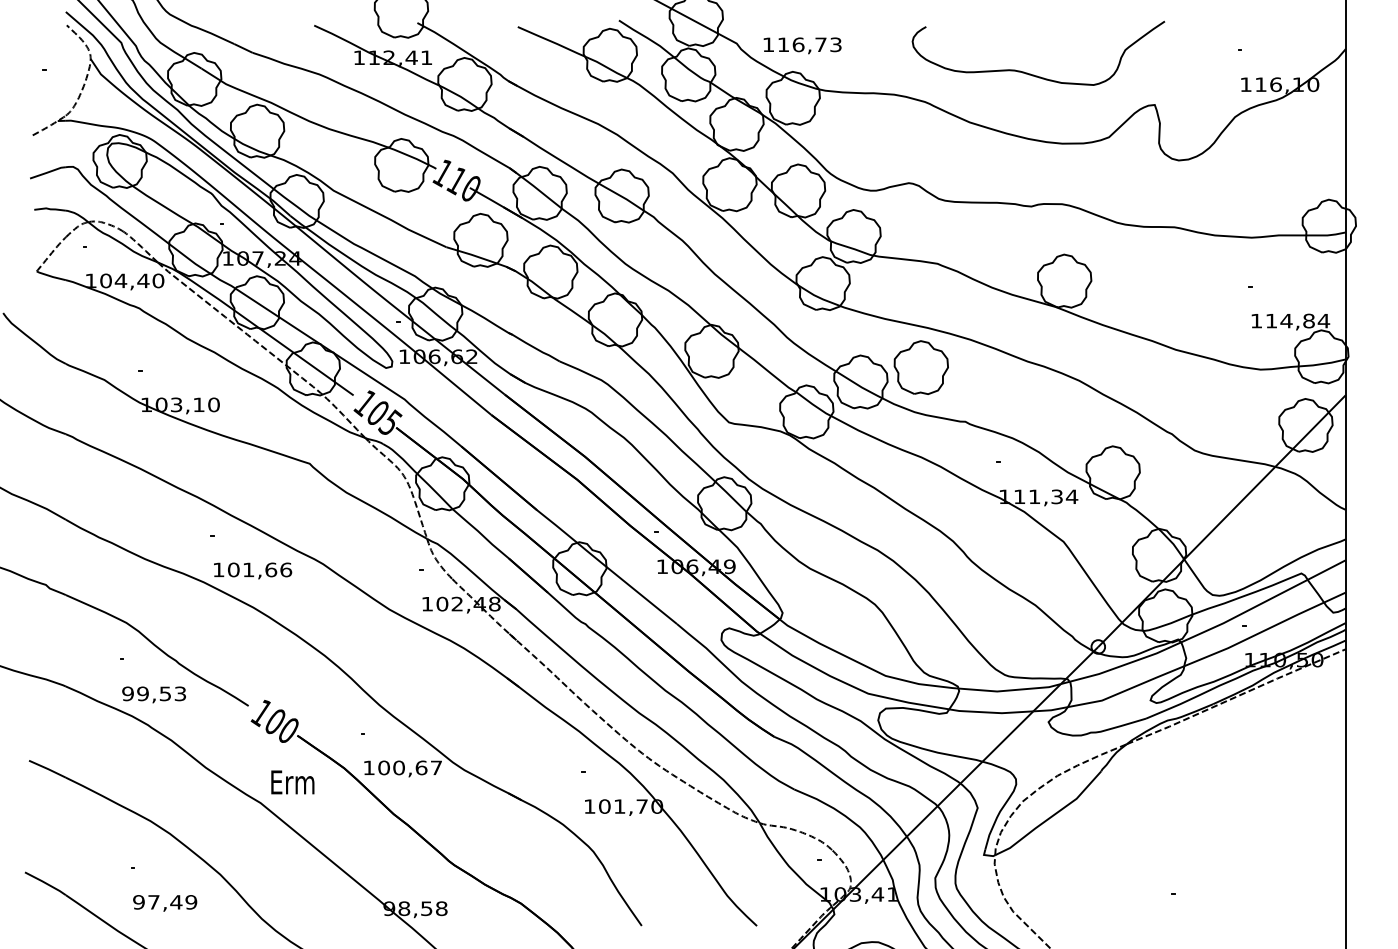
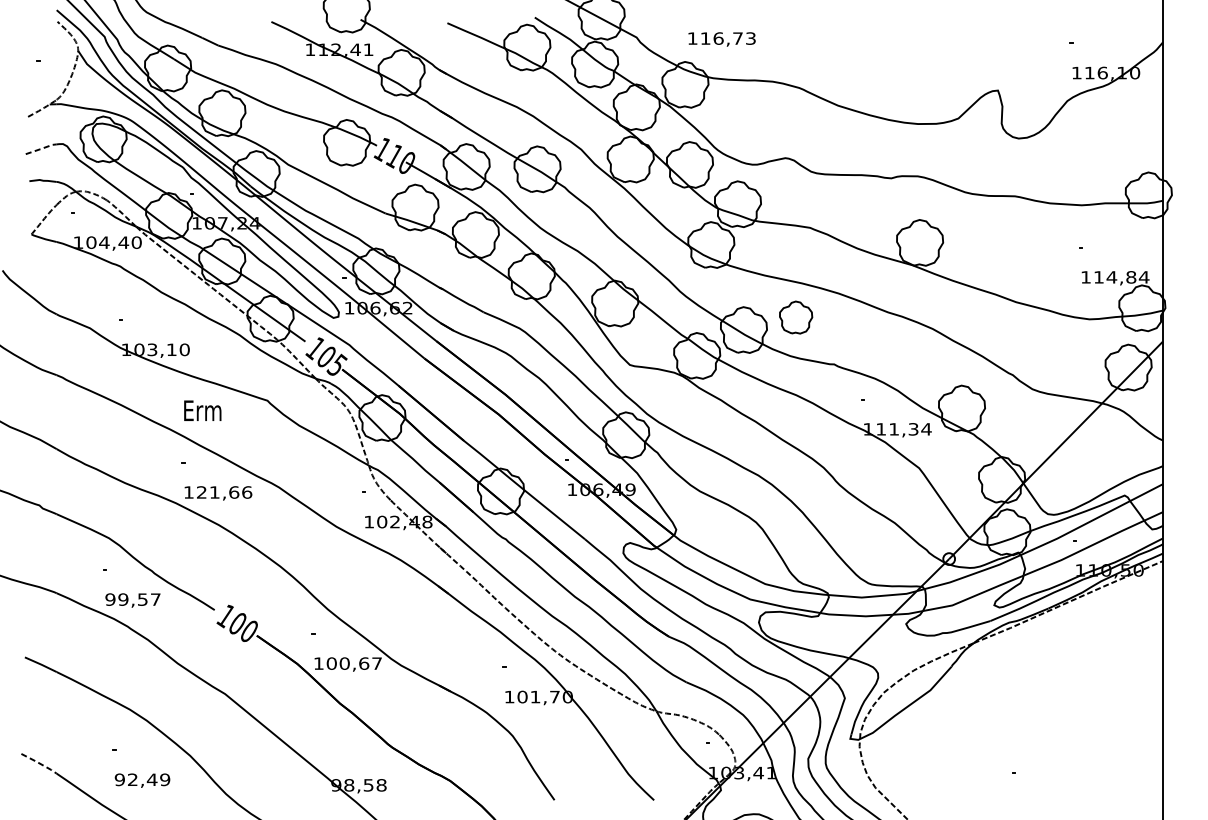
text: (802, 45) -> (721, 39), moved
curve: (1030, 73) -> (890, 63), removed
line: (48, 172) -> (41, 148), solid -> dashed
part: (920, 367) -> (795, 317), size x0.7
text: (233, 569) -> (201, 492), 101,66 -> 121,66
text: (179, 693) -> (154, 599), 99,53 -> 99,57
text: (292, 782) -> (202, 410), moved
line: (45, 883) -> (39, 763), solid -> dashed
text: (153, 902) -> (132, 779), 97,49 -> 92,49

